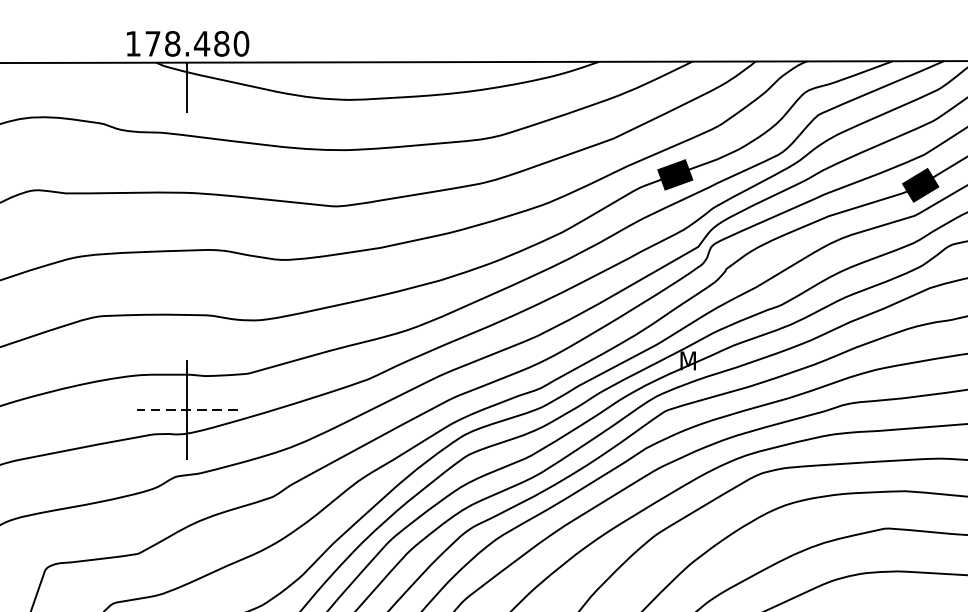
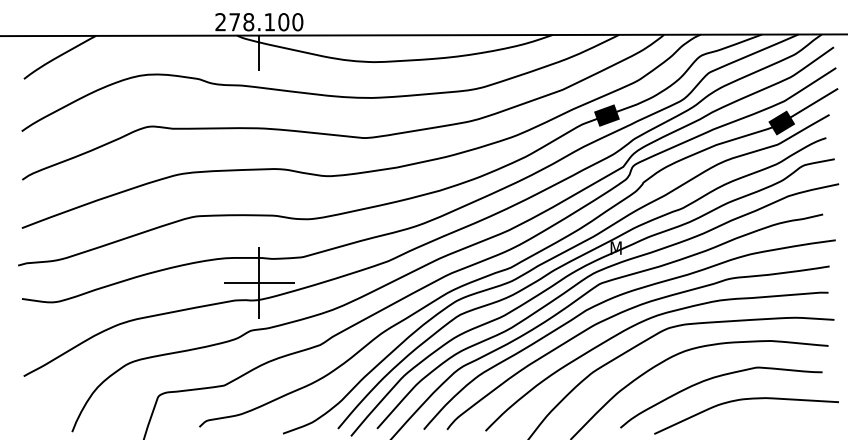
text: (177, 44) -> (252, 22), 178.480 -> 278.100
line: (187, 410) -> (259, 283), dashed -> solid

